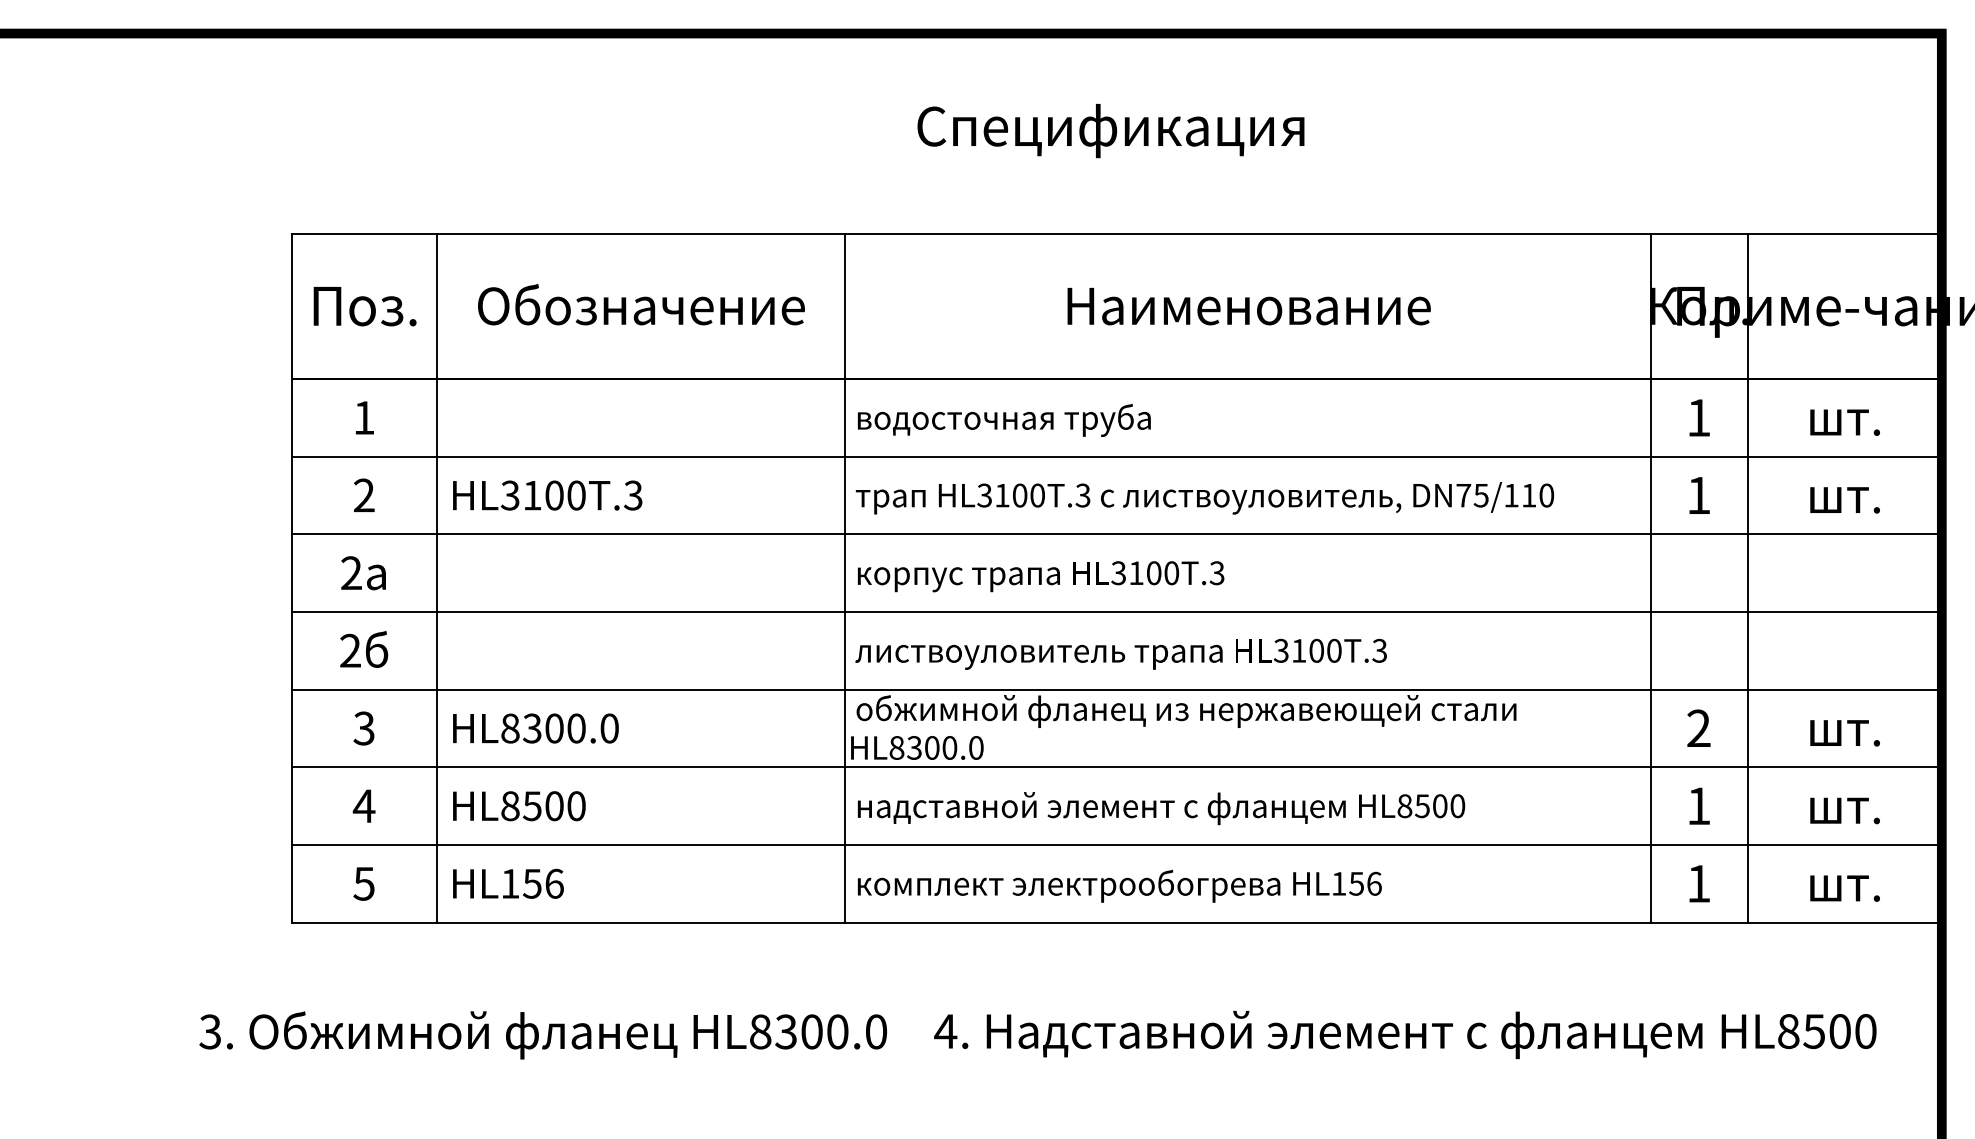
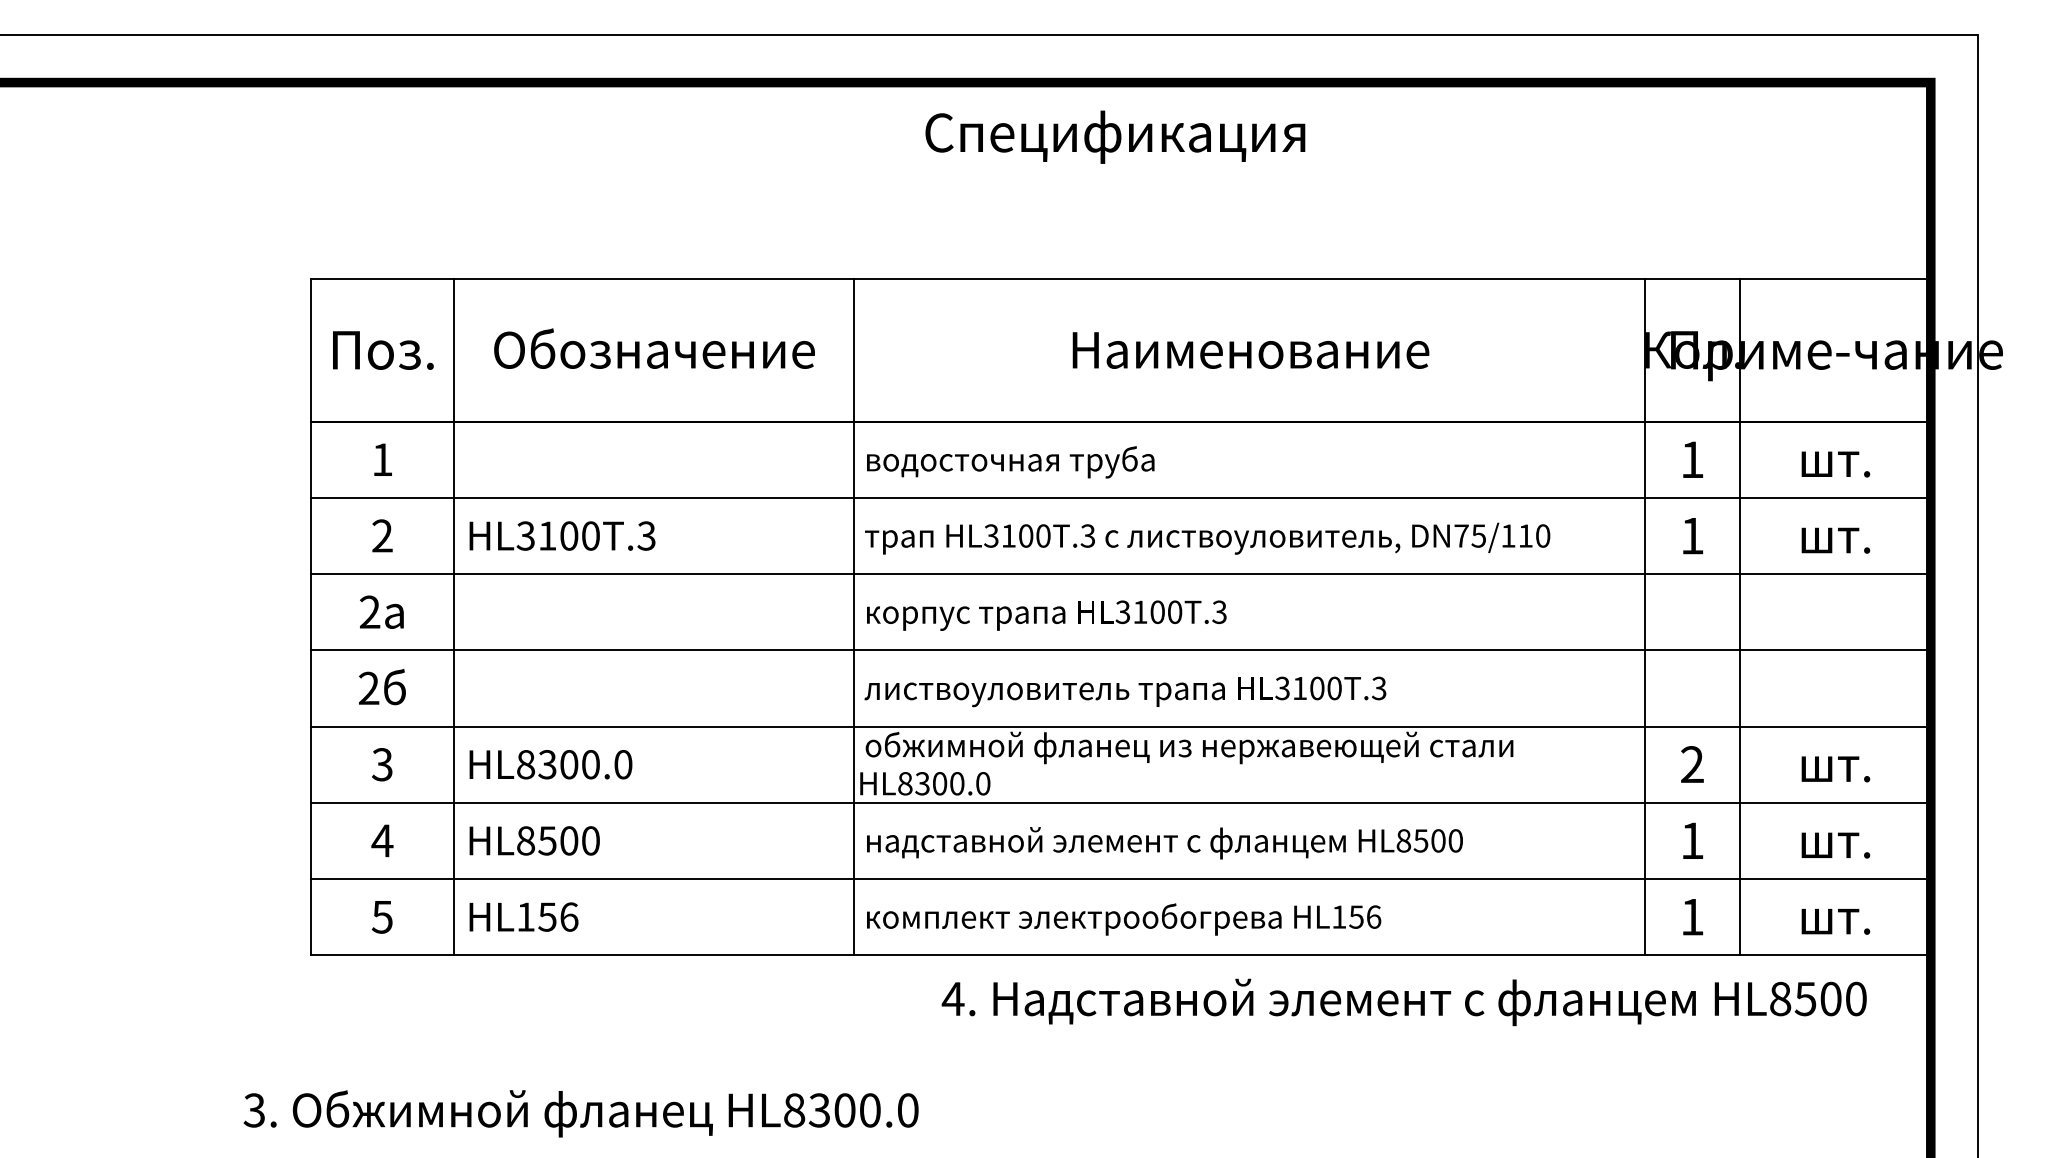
text: (1111, 130) -> (1115, 136), moved
text: (542, 1035) -> (580, 1113), moved
text: (1404, 1035) -> (1403, 1002), moved

